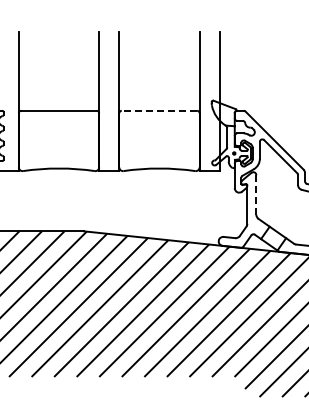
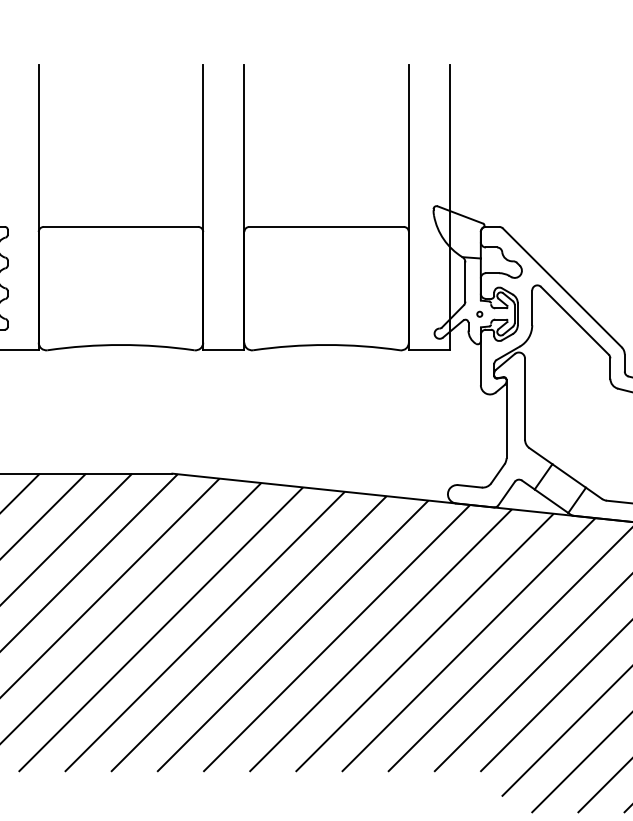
line: (159, 110) -> (326, 226), dashed -> solid
line: (256, 194) -> (525, 398), dashed -> solid

